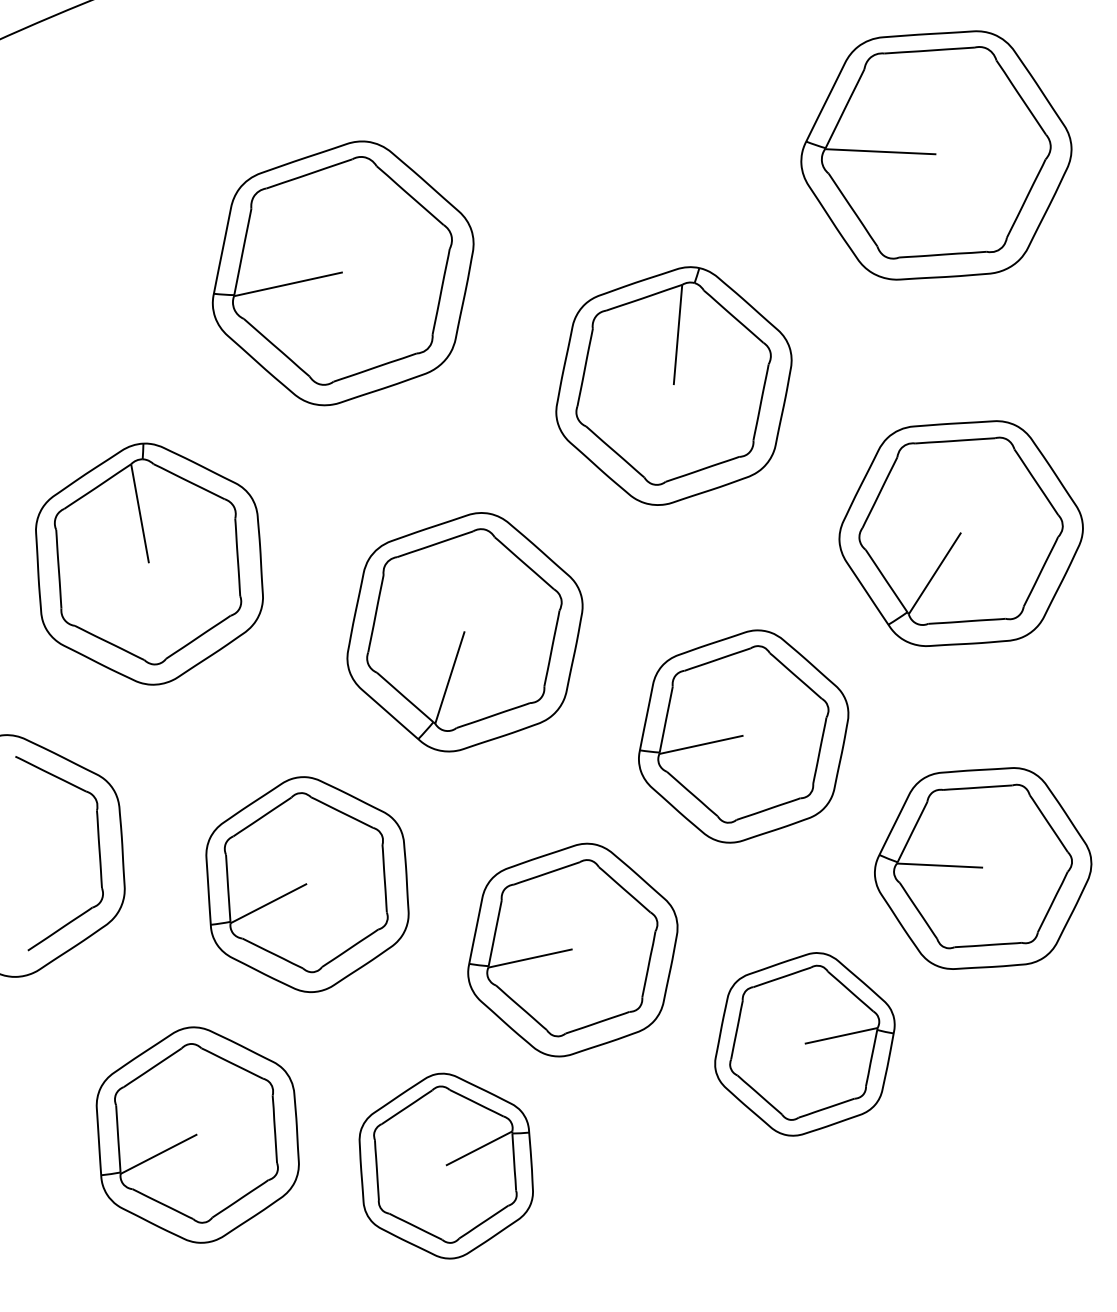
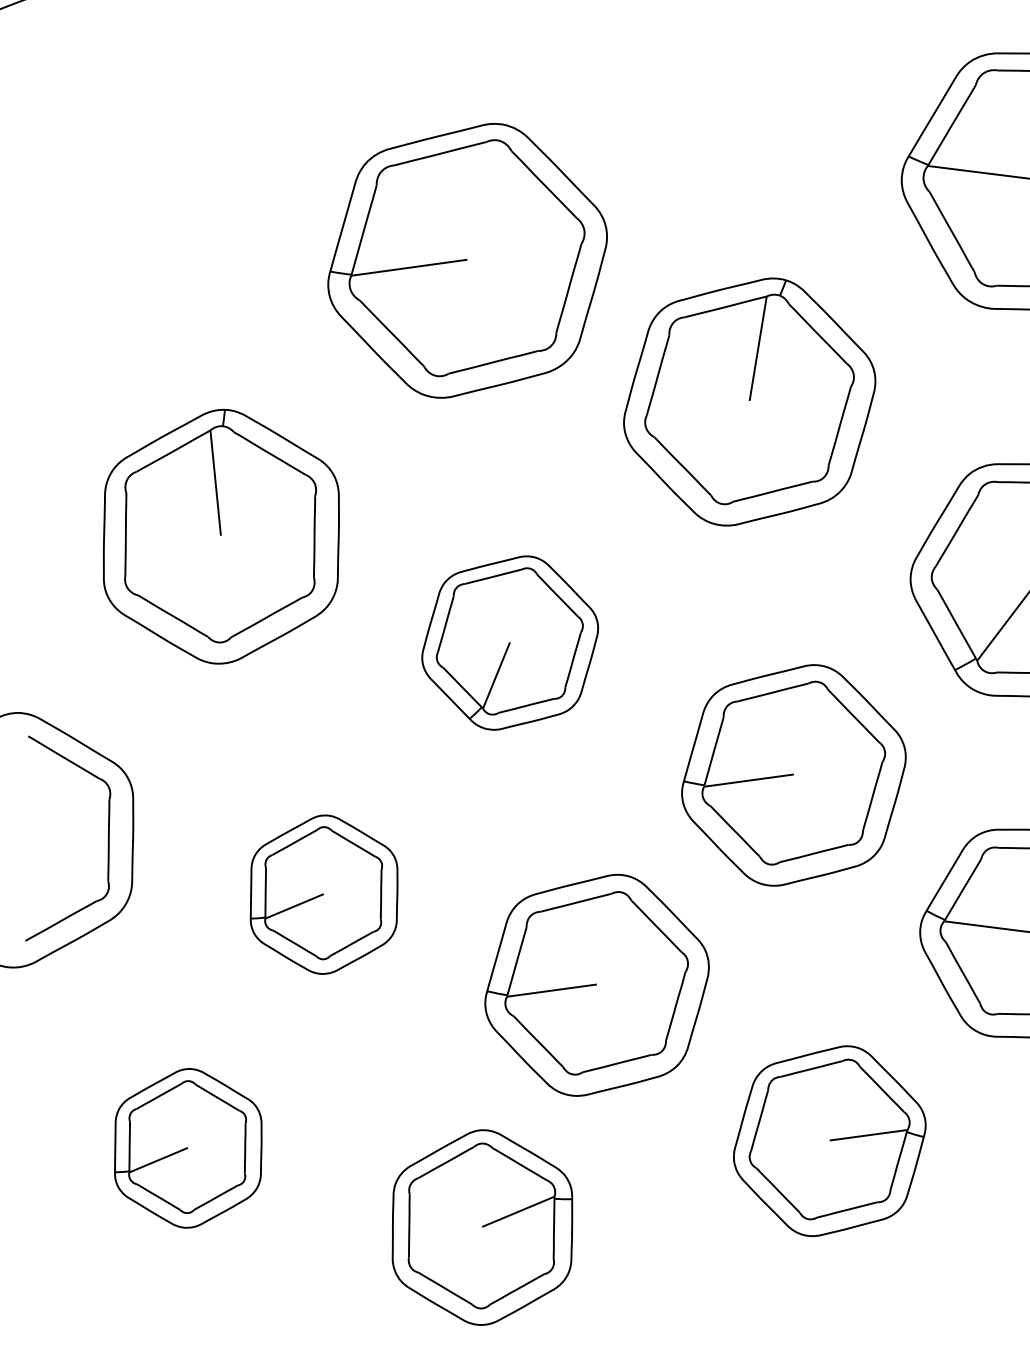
part: (342, 273) -> (466, 260), moved
part: (149, 563) -> (221, 536), moved
part: (464, 632) -> (509, 643), size x0.7
part: (307, 884) -> (324, 894), size x0.7
part: (804, 1044) -> (829, 1141), moved
part: (197, 1134) -> (188, 1147), size x0.7
part: (445, 1165) -> (481, 1226), moved

